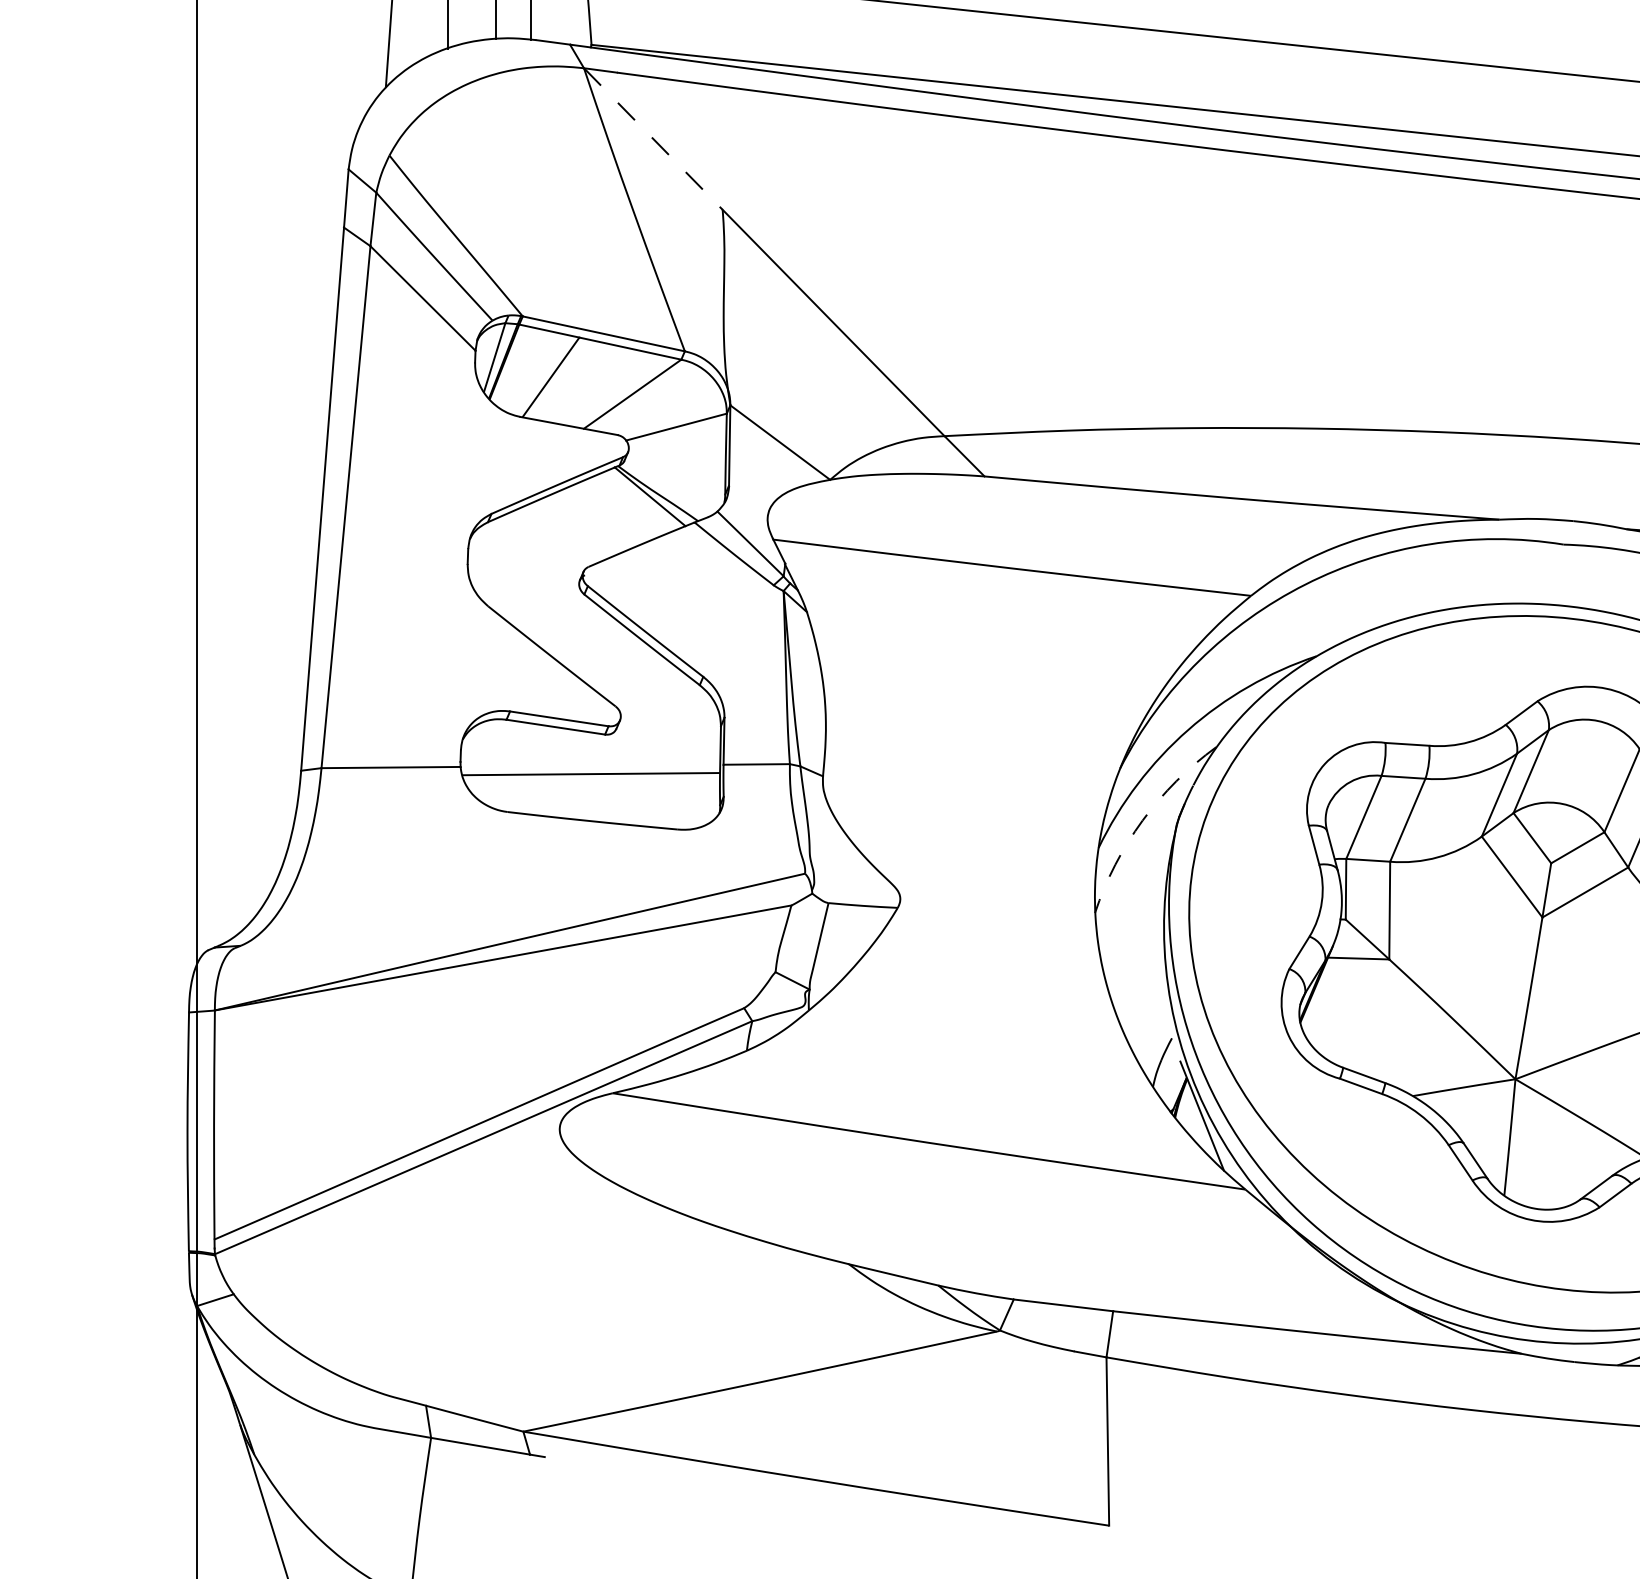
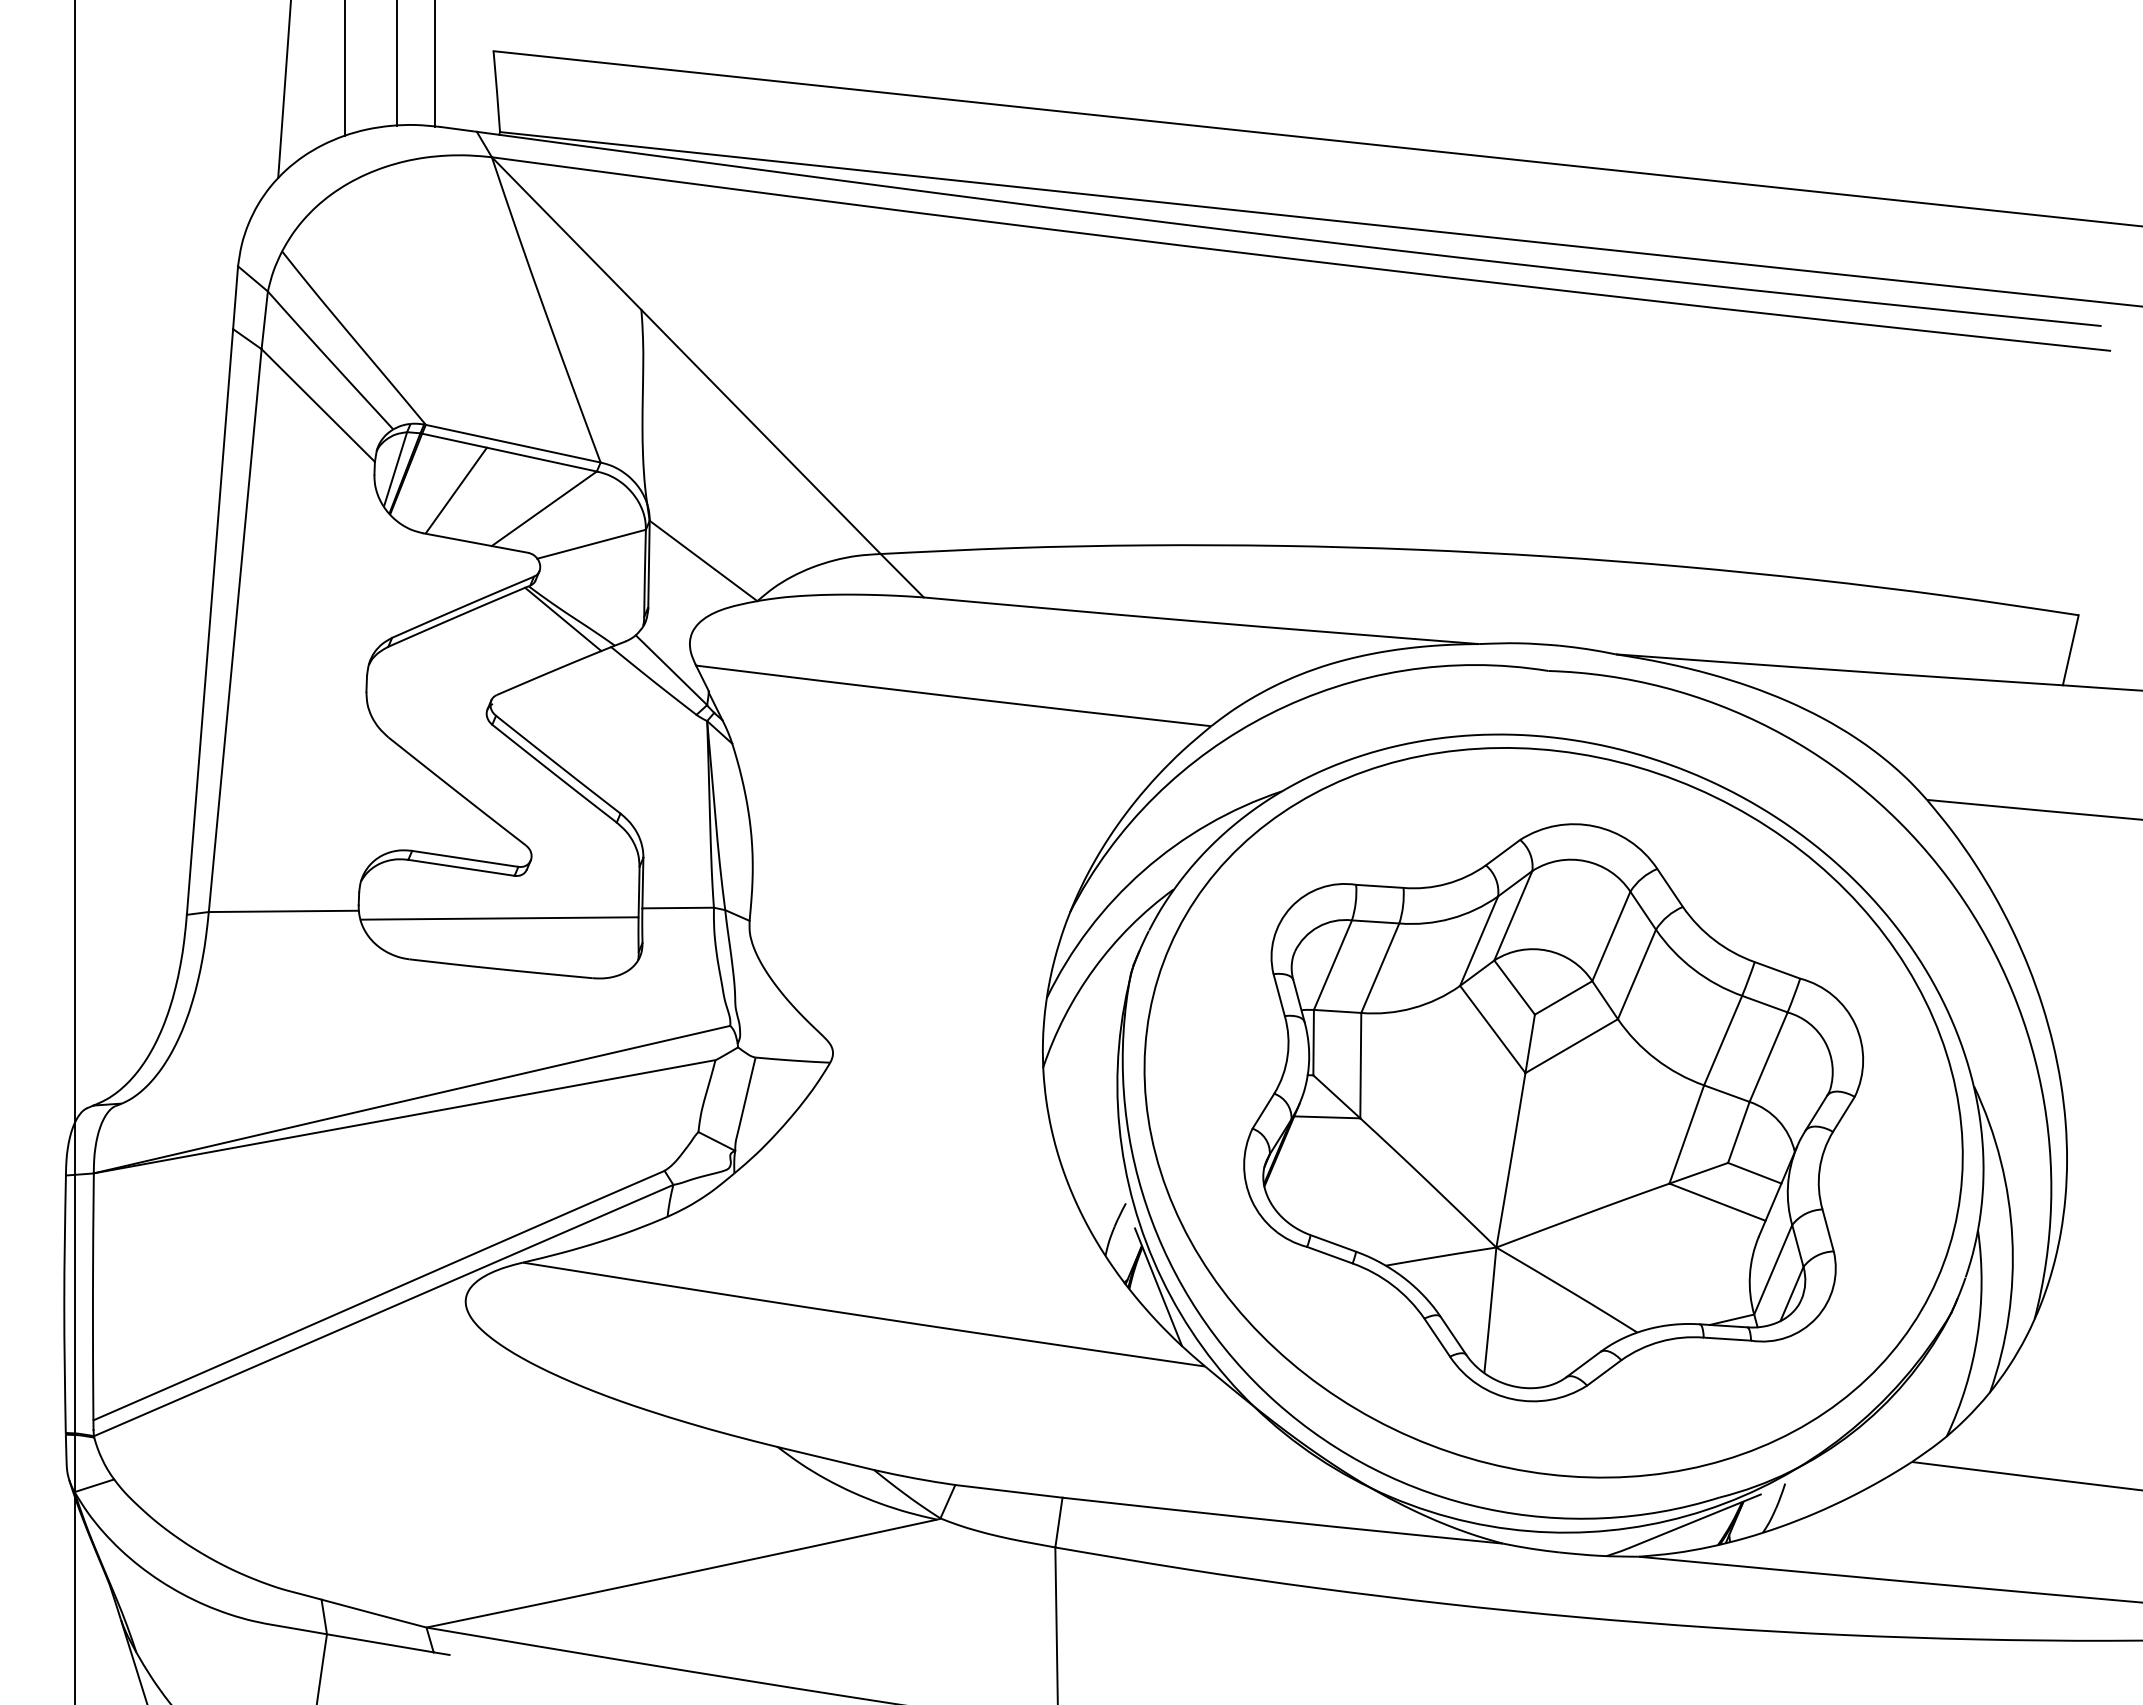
line: (653, 138) -> (566, 233), dashed -> solid
arc: (1142, 820) -> (1094, 968), dashed -> solid

